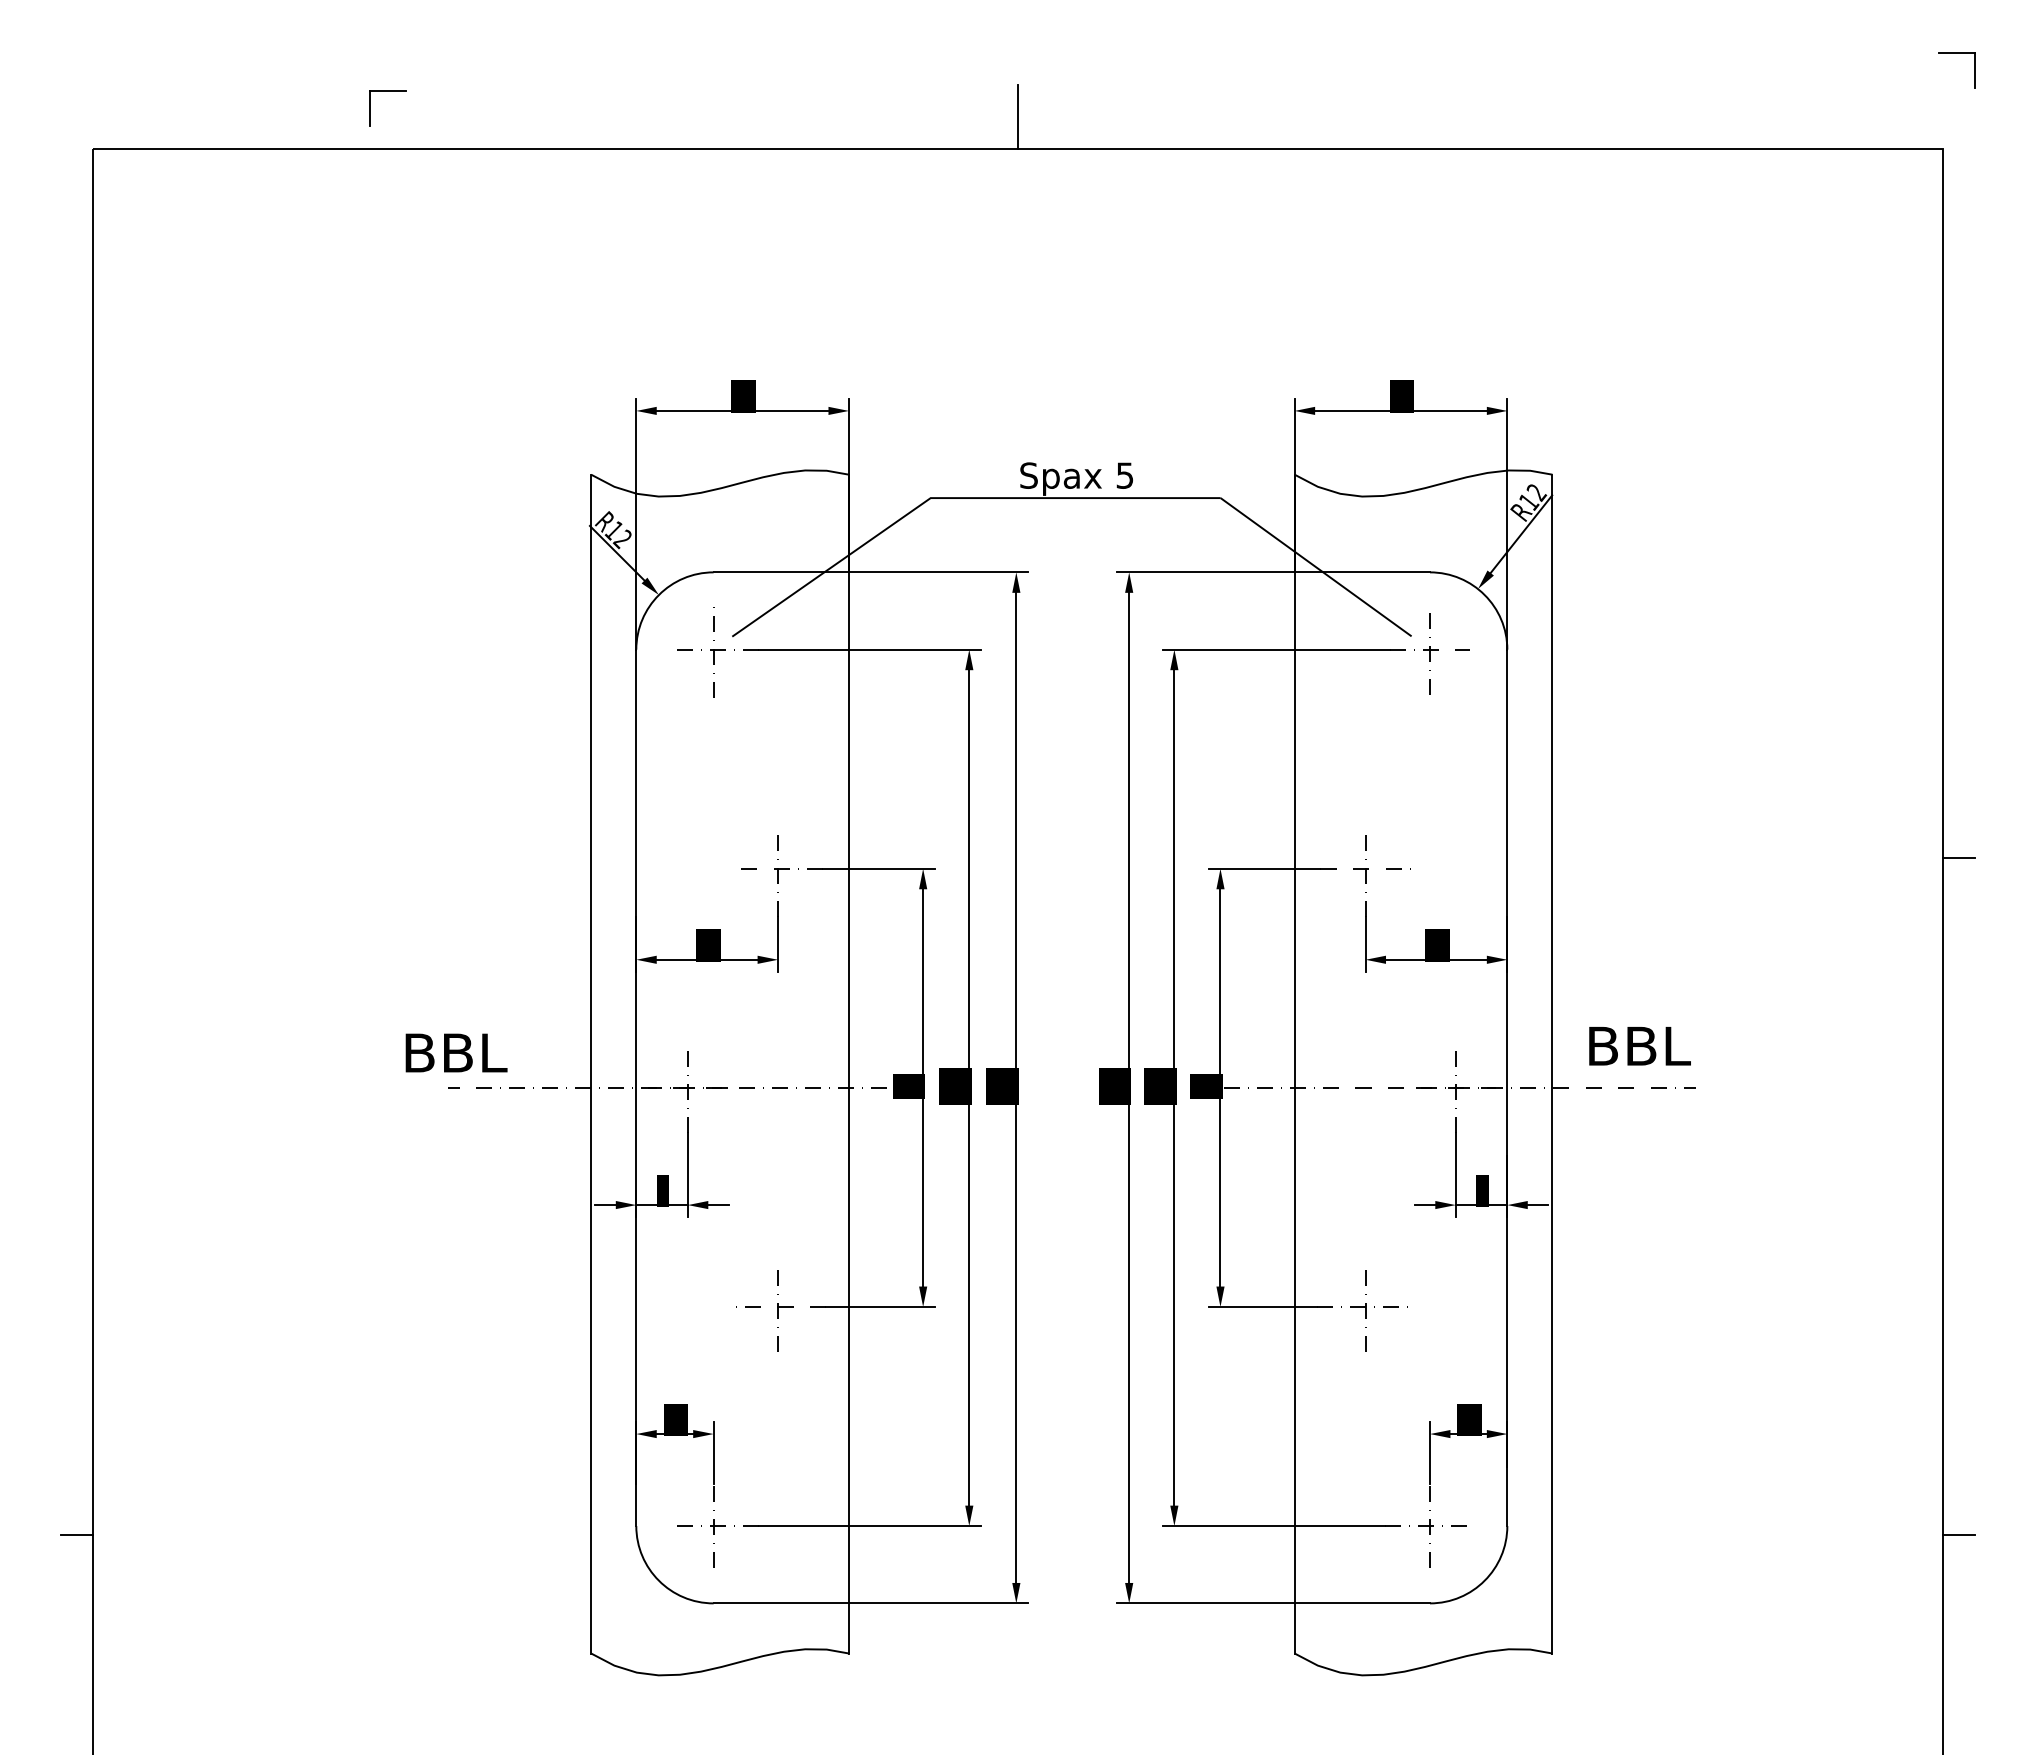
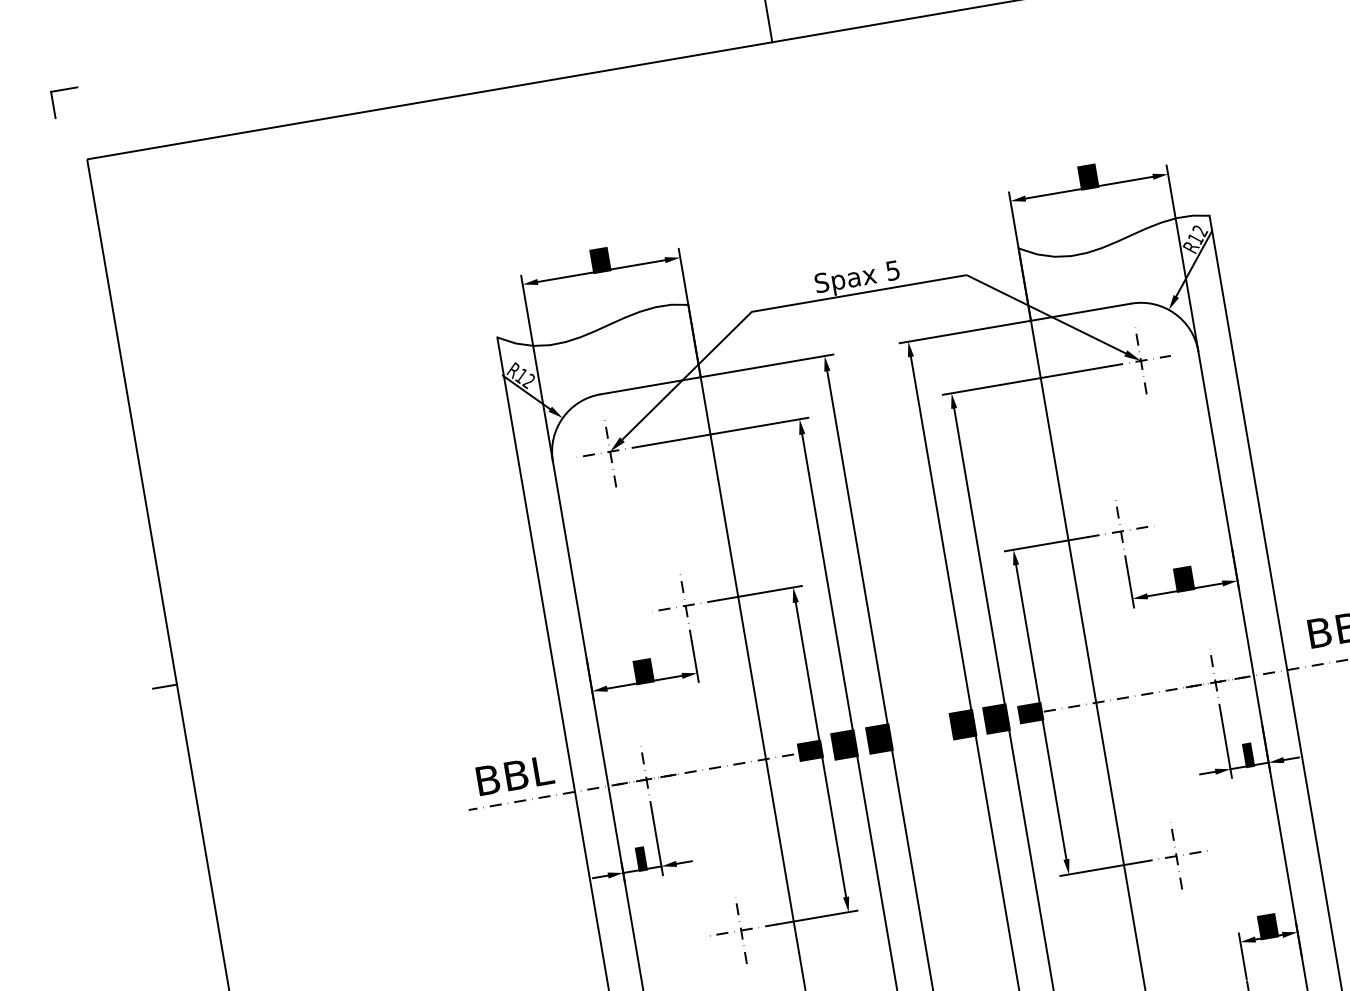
part: (387, 91) -> (64, 90), moved
fill: (723, 640) -> (616, 443), added
fill: (1419, 640) -> (1132, 355), added
line: (77, 858) -> (165, 686), added
text: (456, 1052) -> (515, 775), moved

